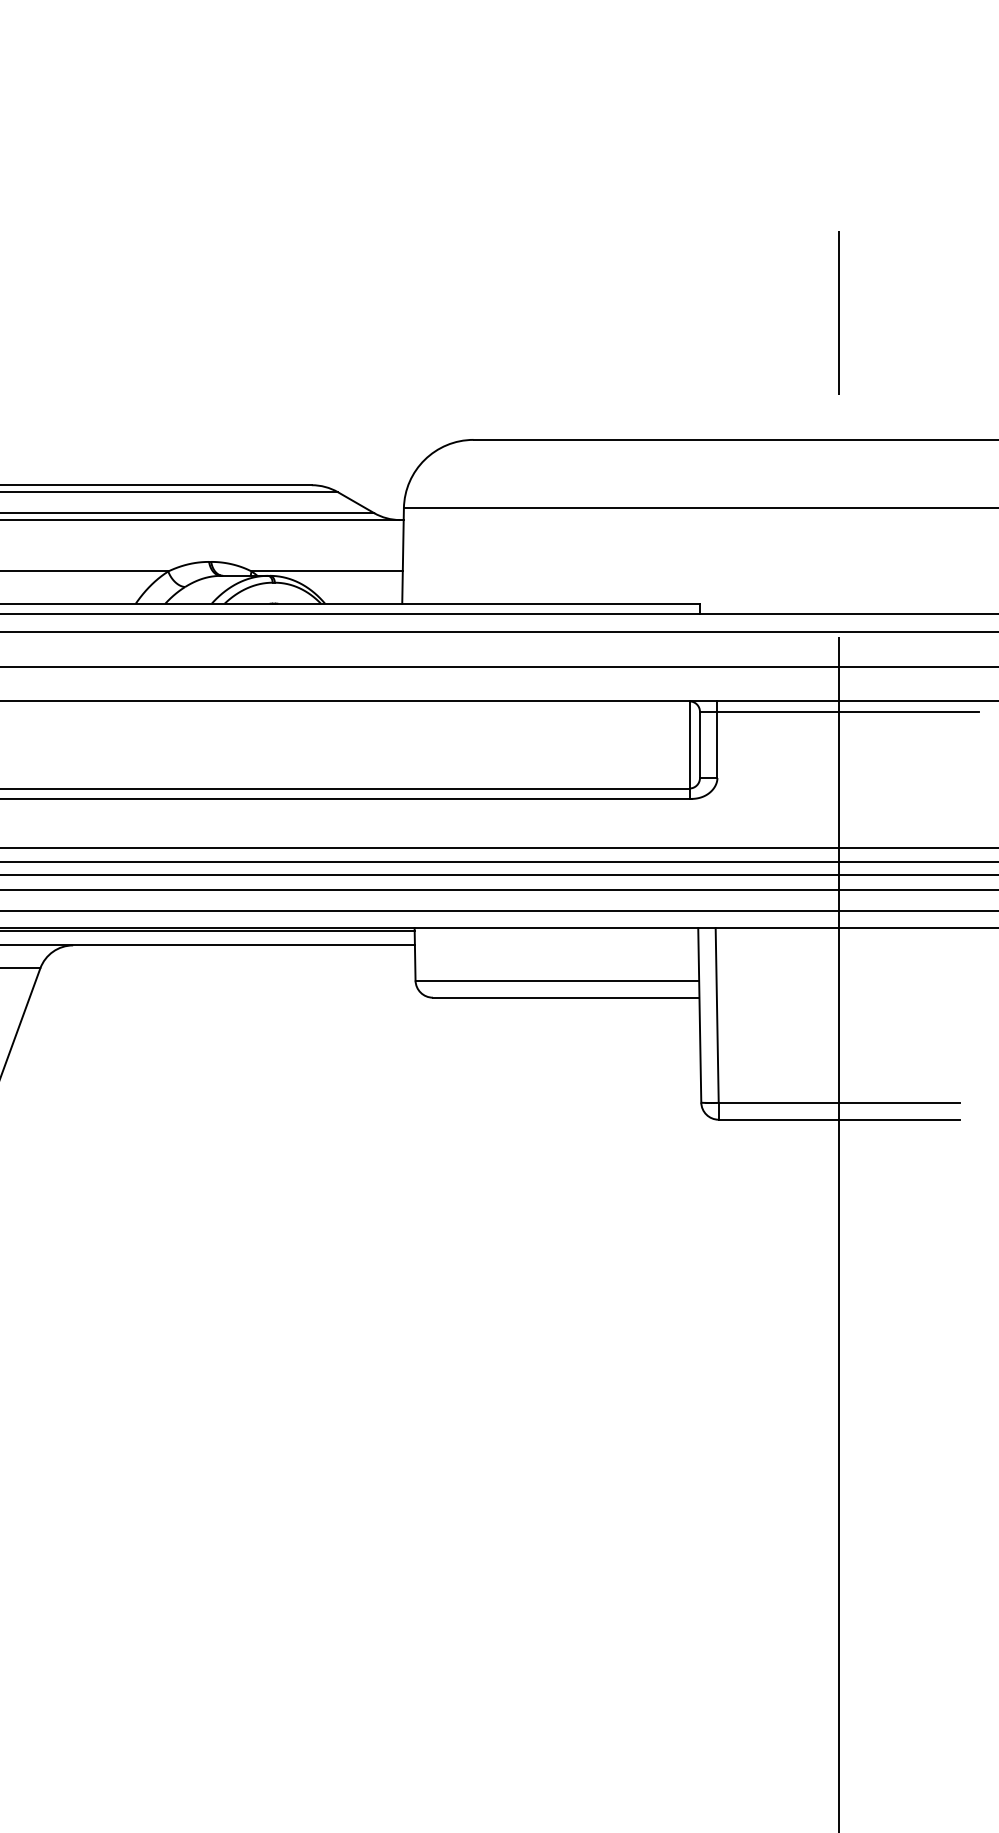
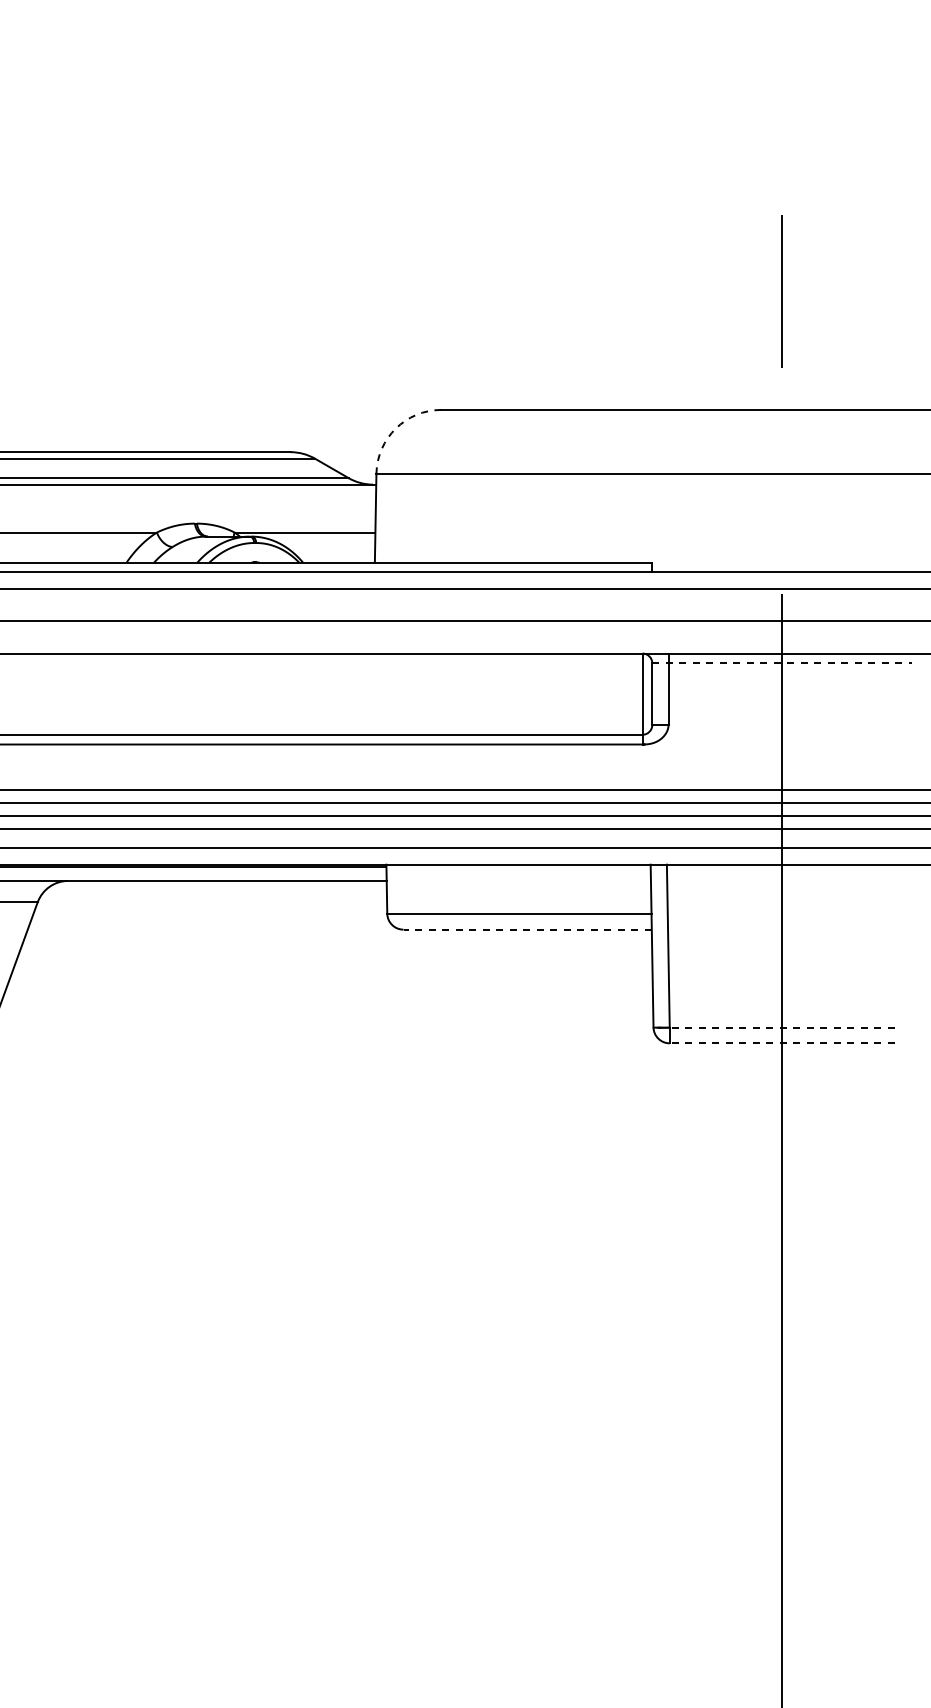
arc: (424, 459) -> (395, 428), solid -> dashed
line: (839, 712) -> (782, 663), solid -> dashed
line: (566, 997) -> (527, 929), solid -> dashed
line: (838, 1102) -> (781, 1027), solid -> dashed
line: (838, 1119) -> (781, 1043), solid -> dashed

